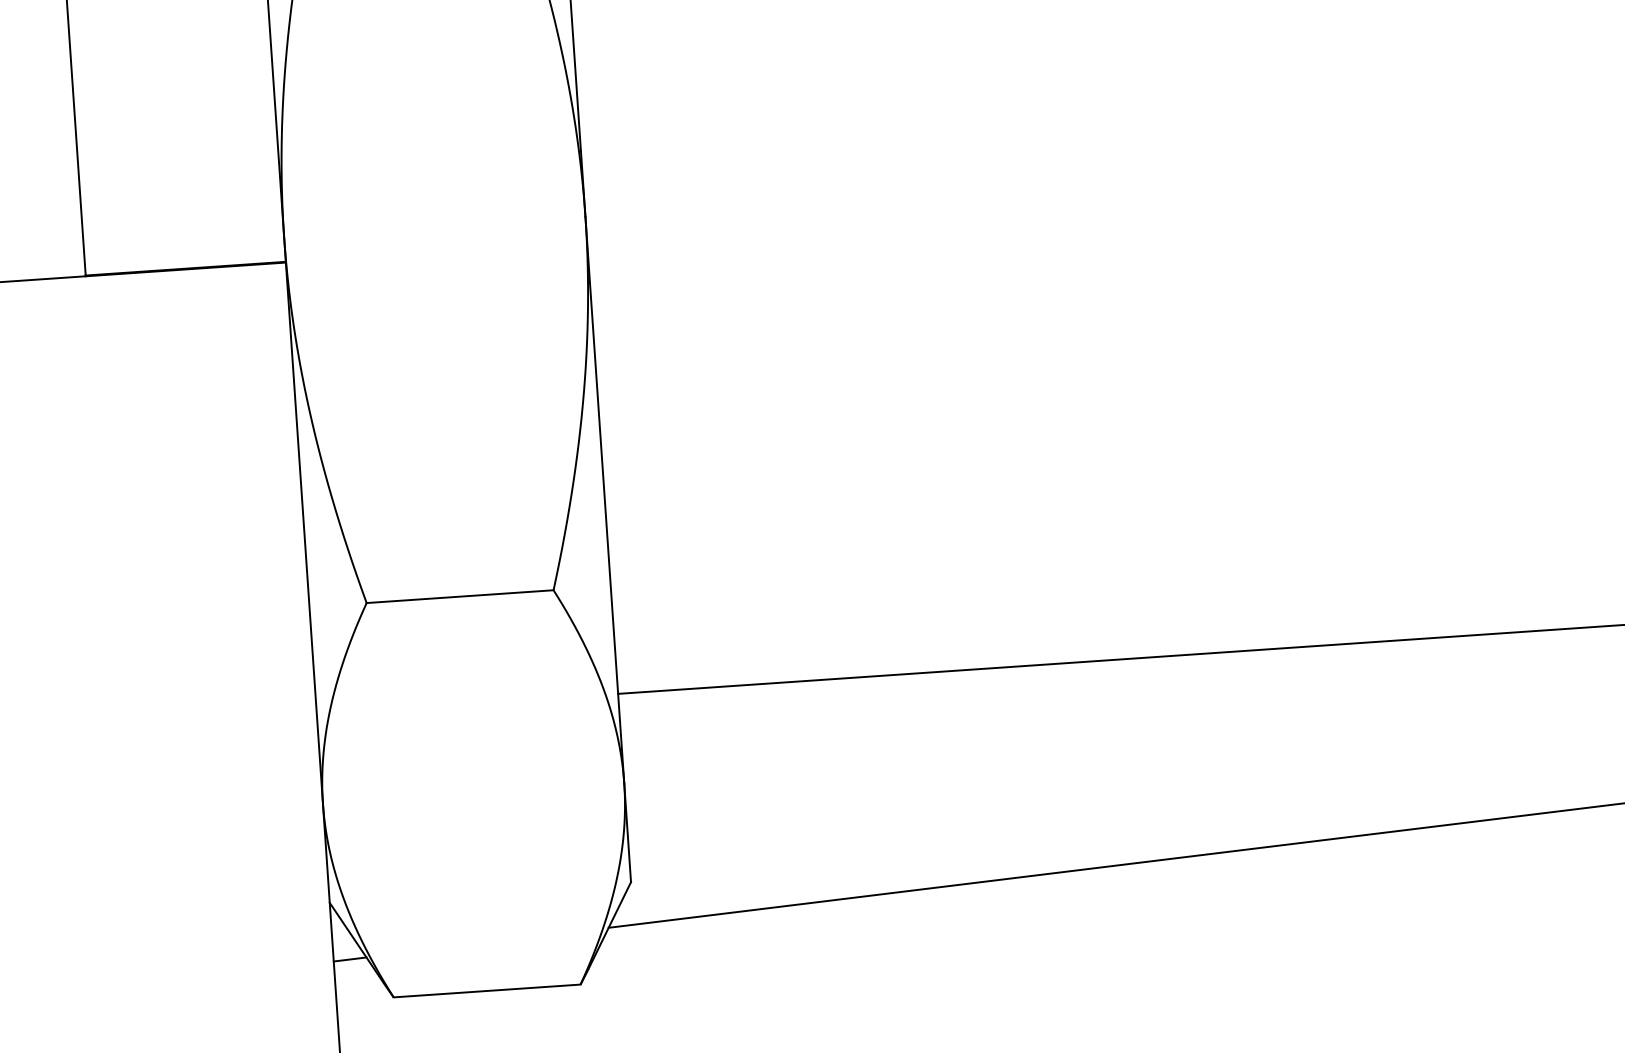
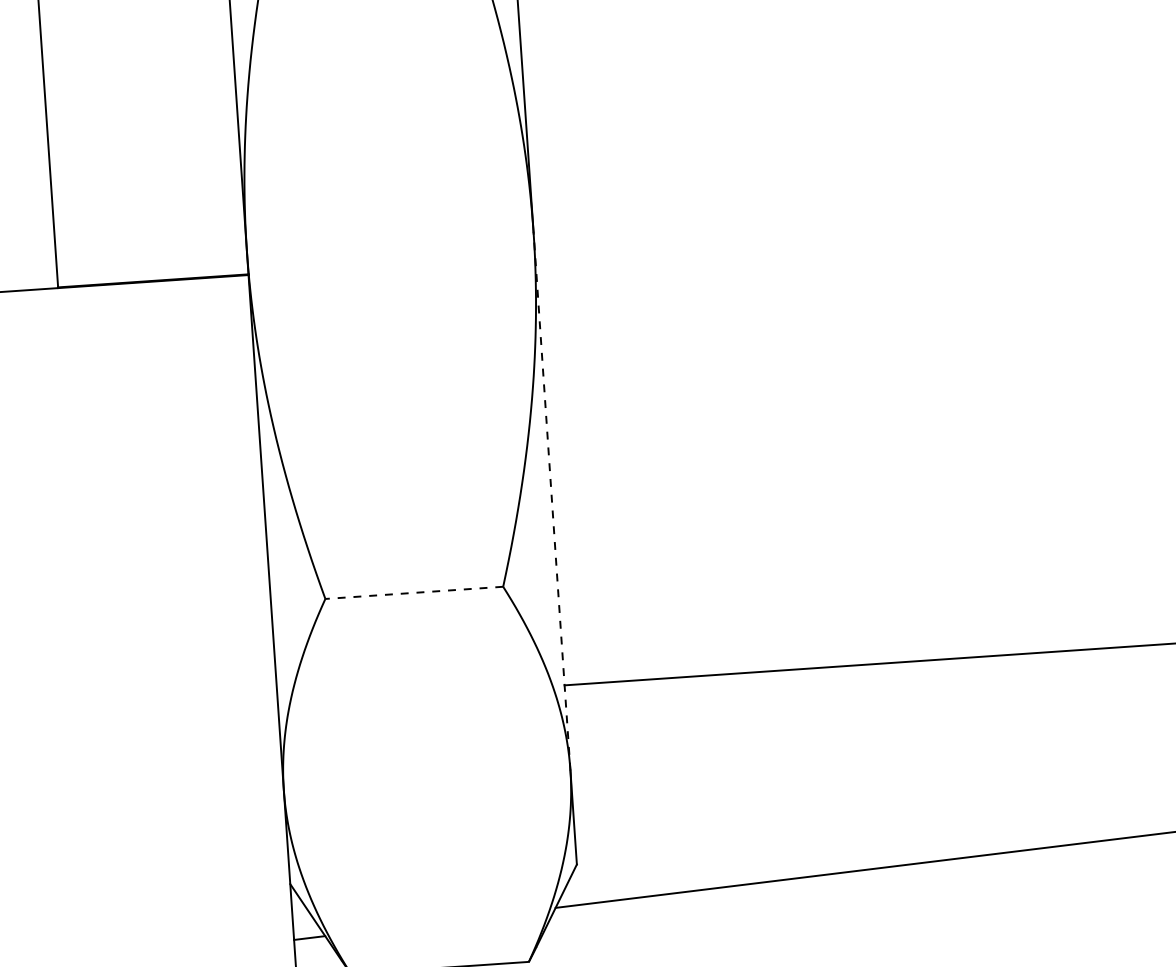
line: (604, 500) -> (551, 501), solid -> dashed
line: (460, 596) -> (414, 592), solid -> dashed

